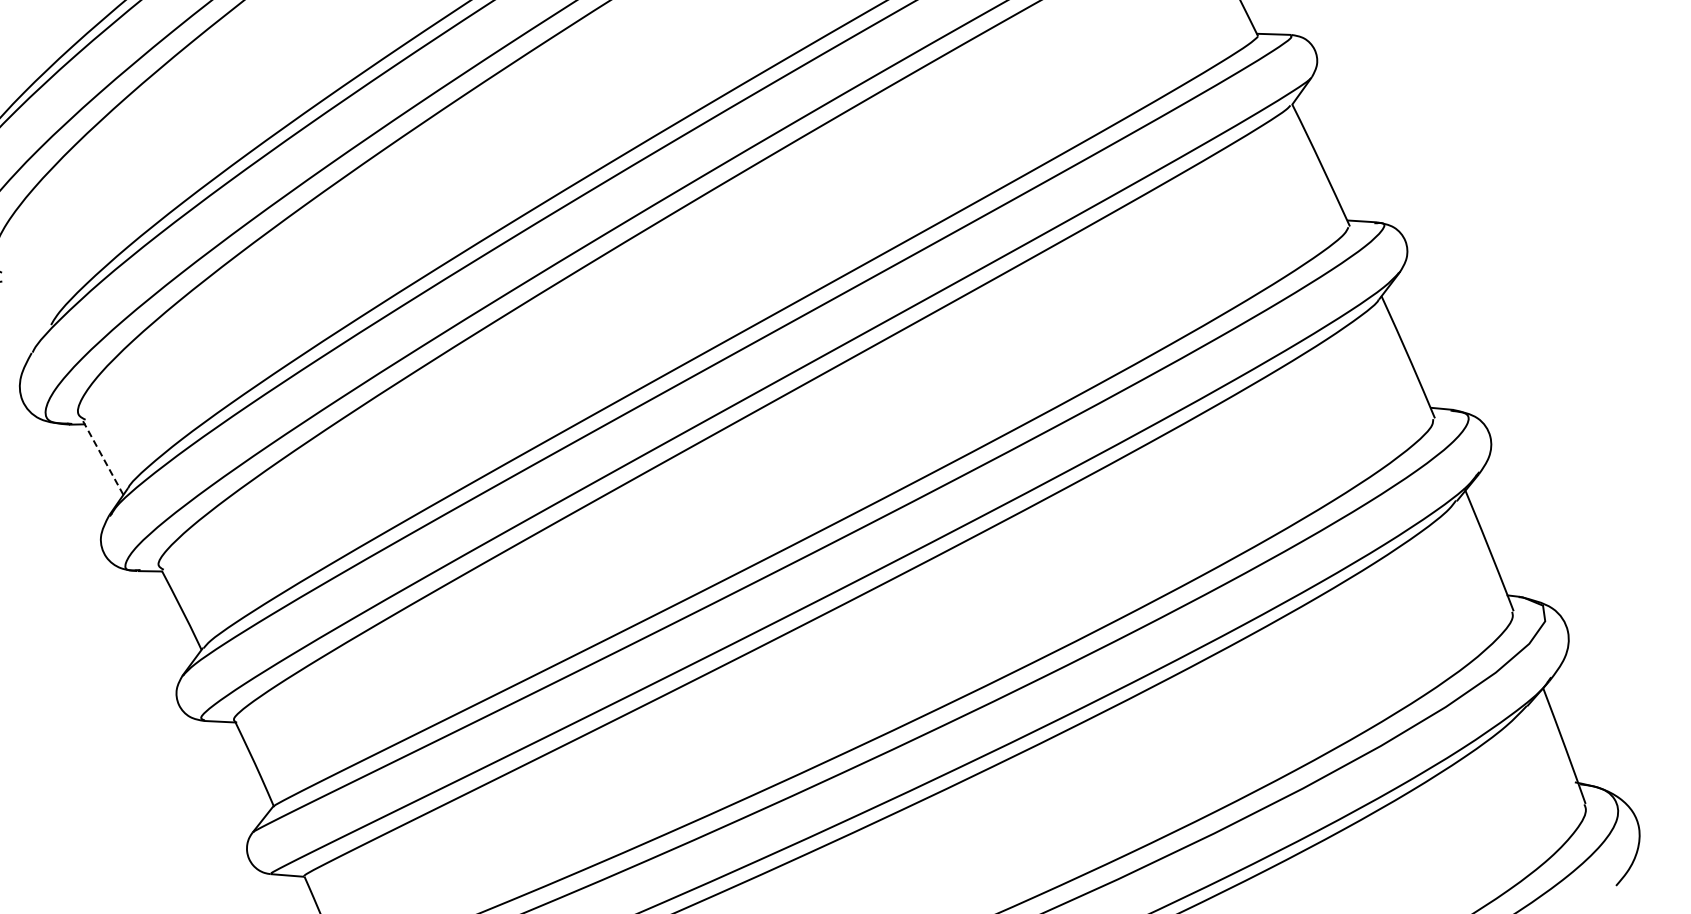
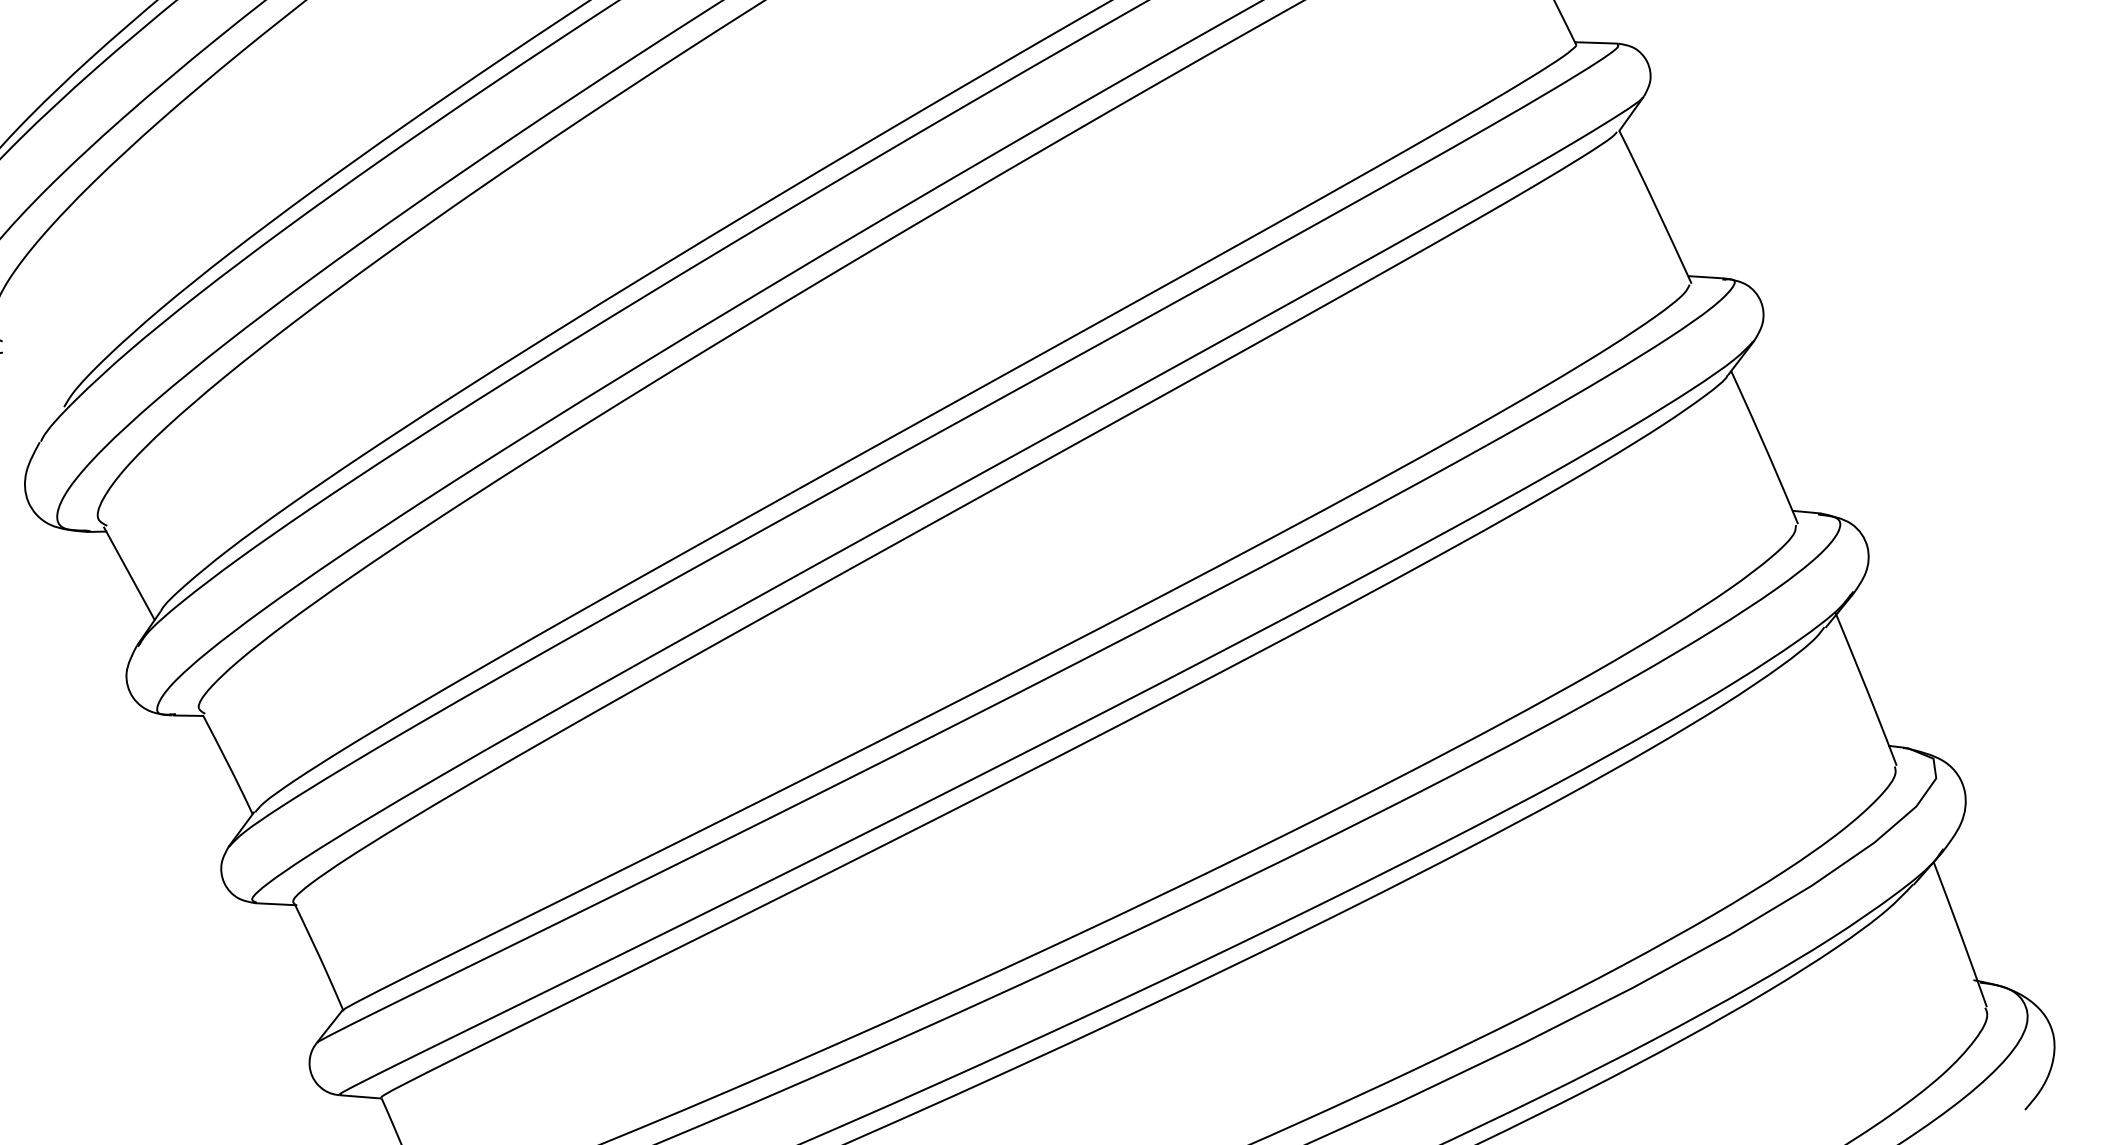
line: (103, 458) -> (129, 574), dashed -> solid

